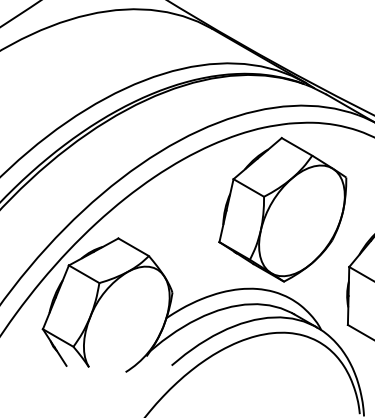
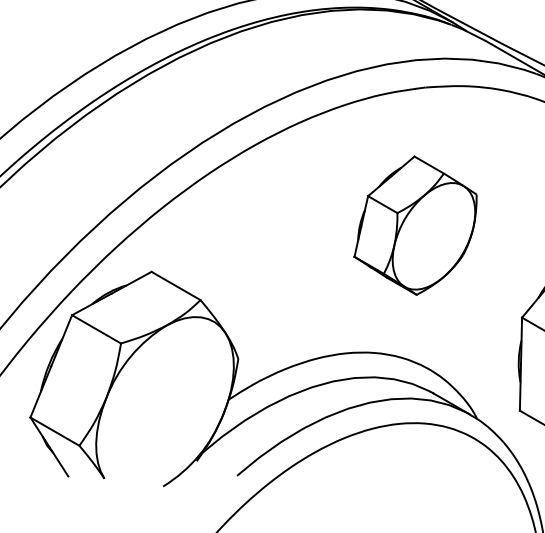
part: (282, 209) -> (414, 225), size x0.6

